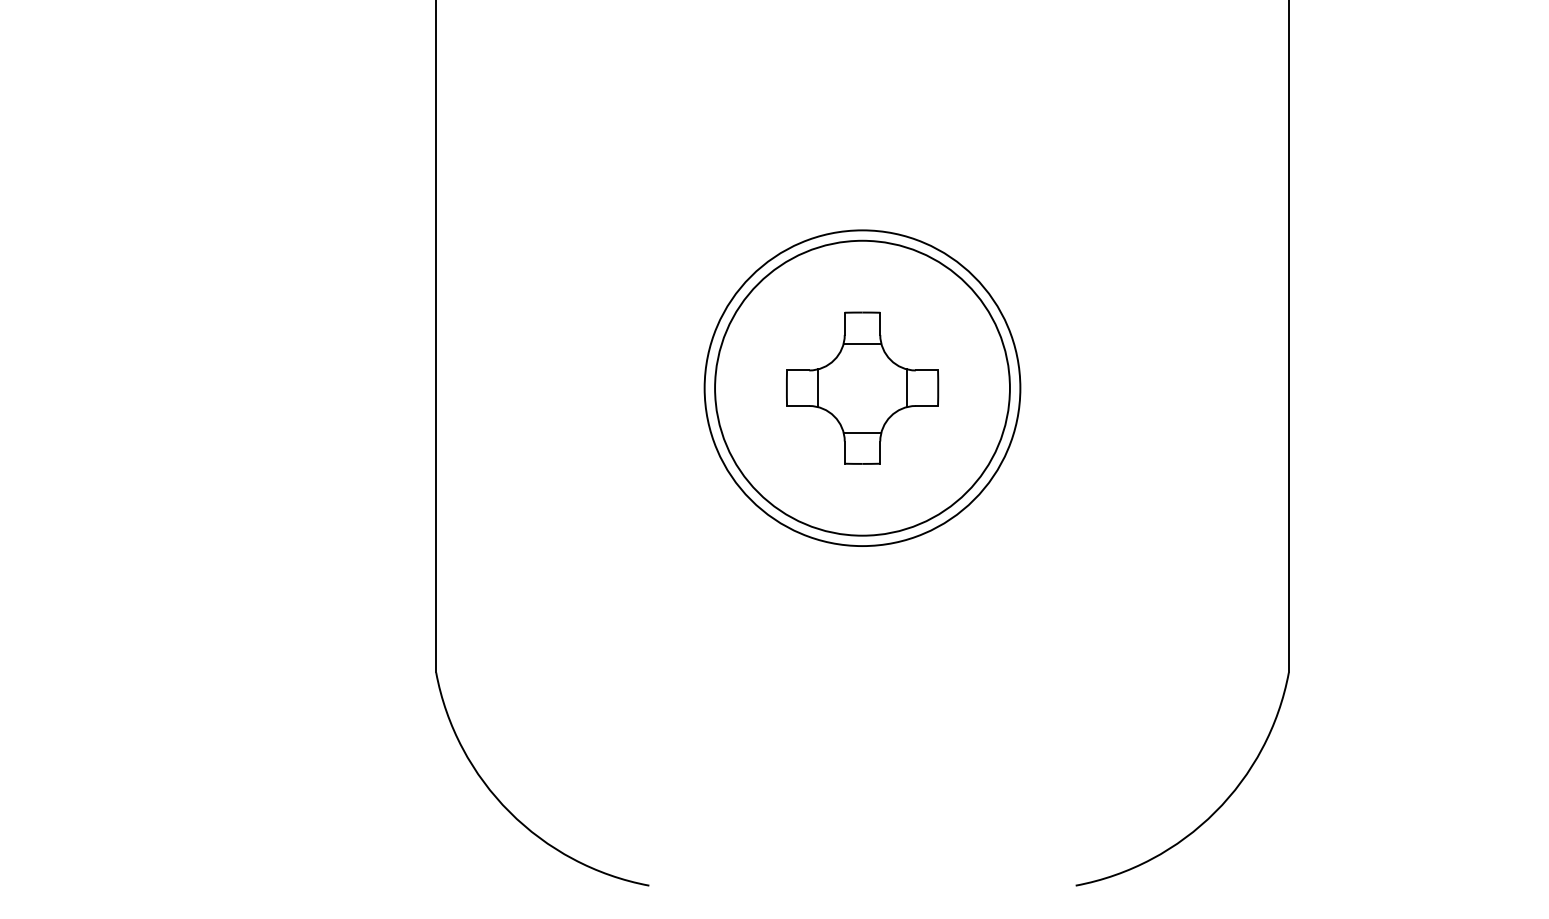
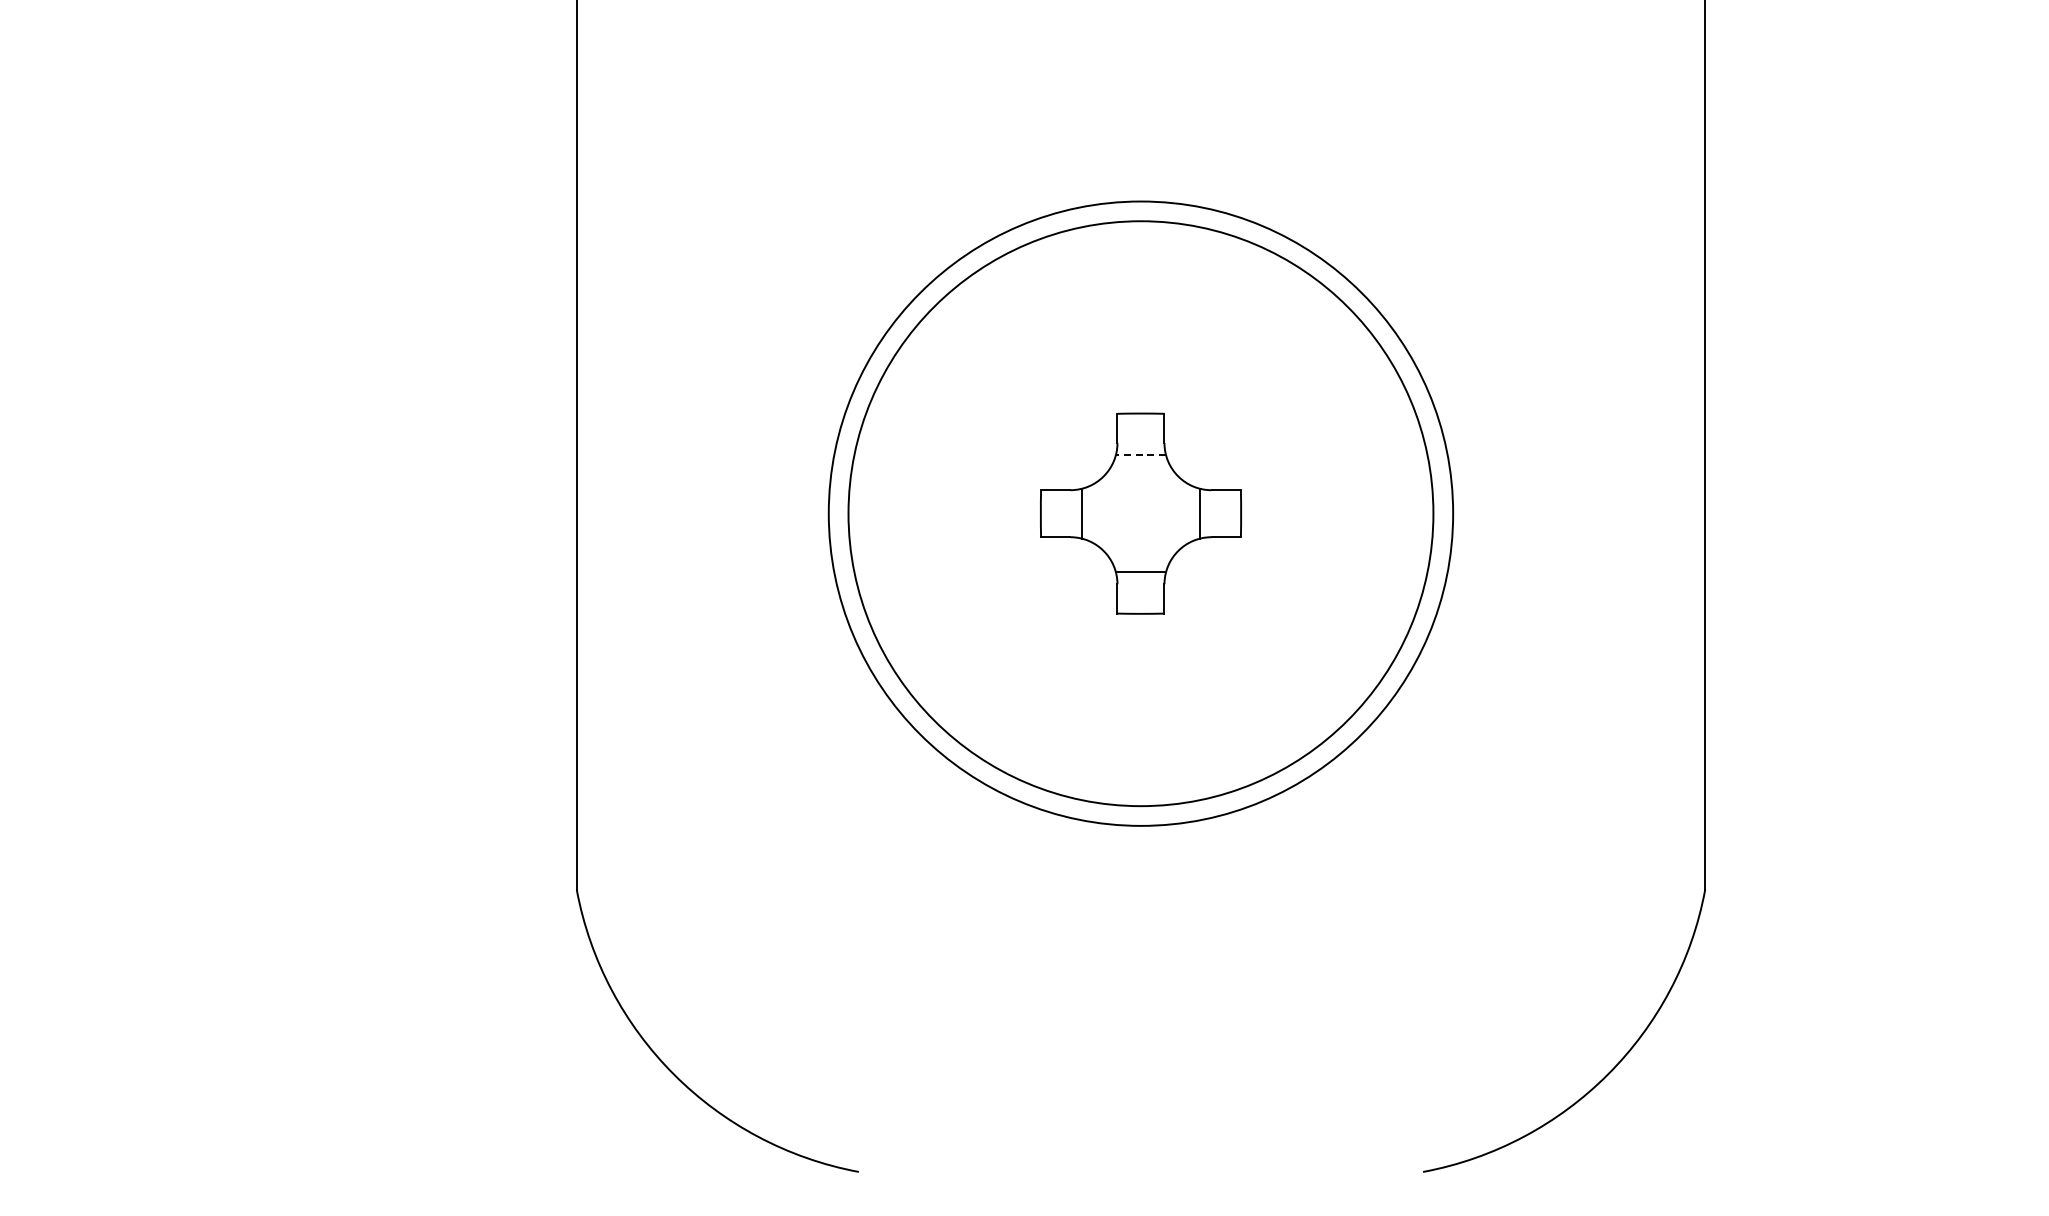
line: (862, 343) -> (1140, 454), solid -> dashed
circle: (862, 388) -> (1140, 513), size x1.4
circle: (862, 388) -> (1140, 513), size x1.6

